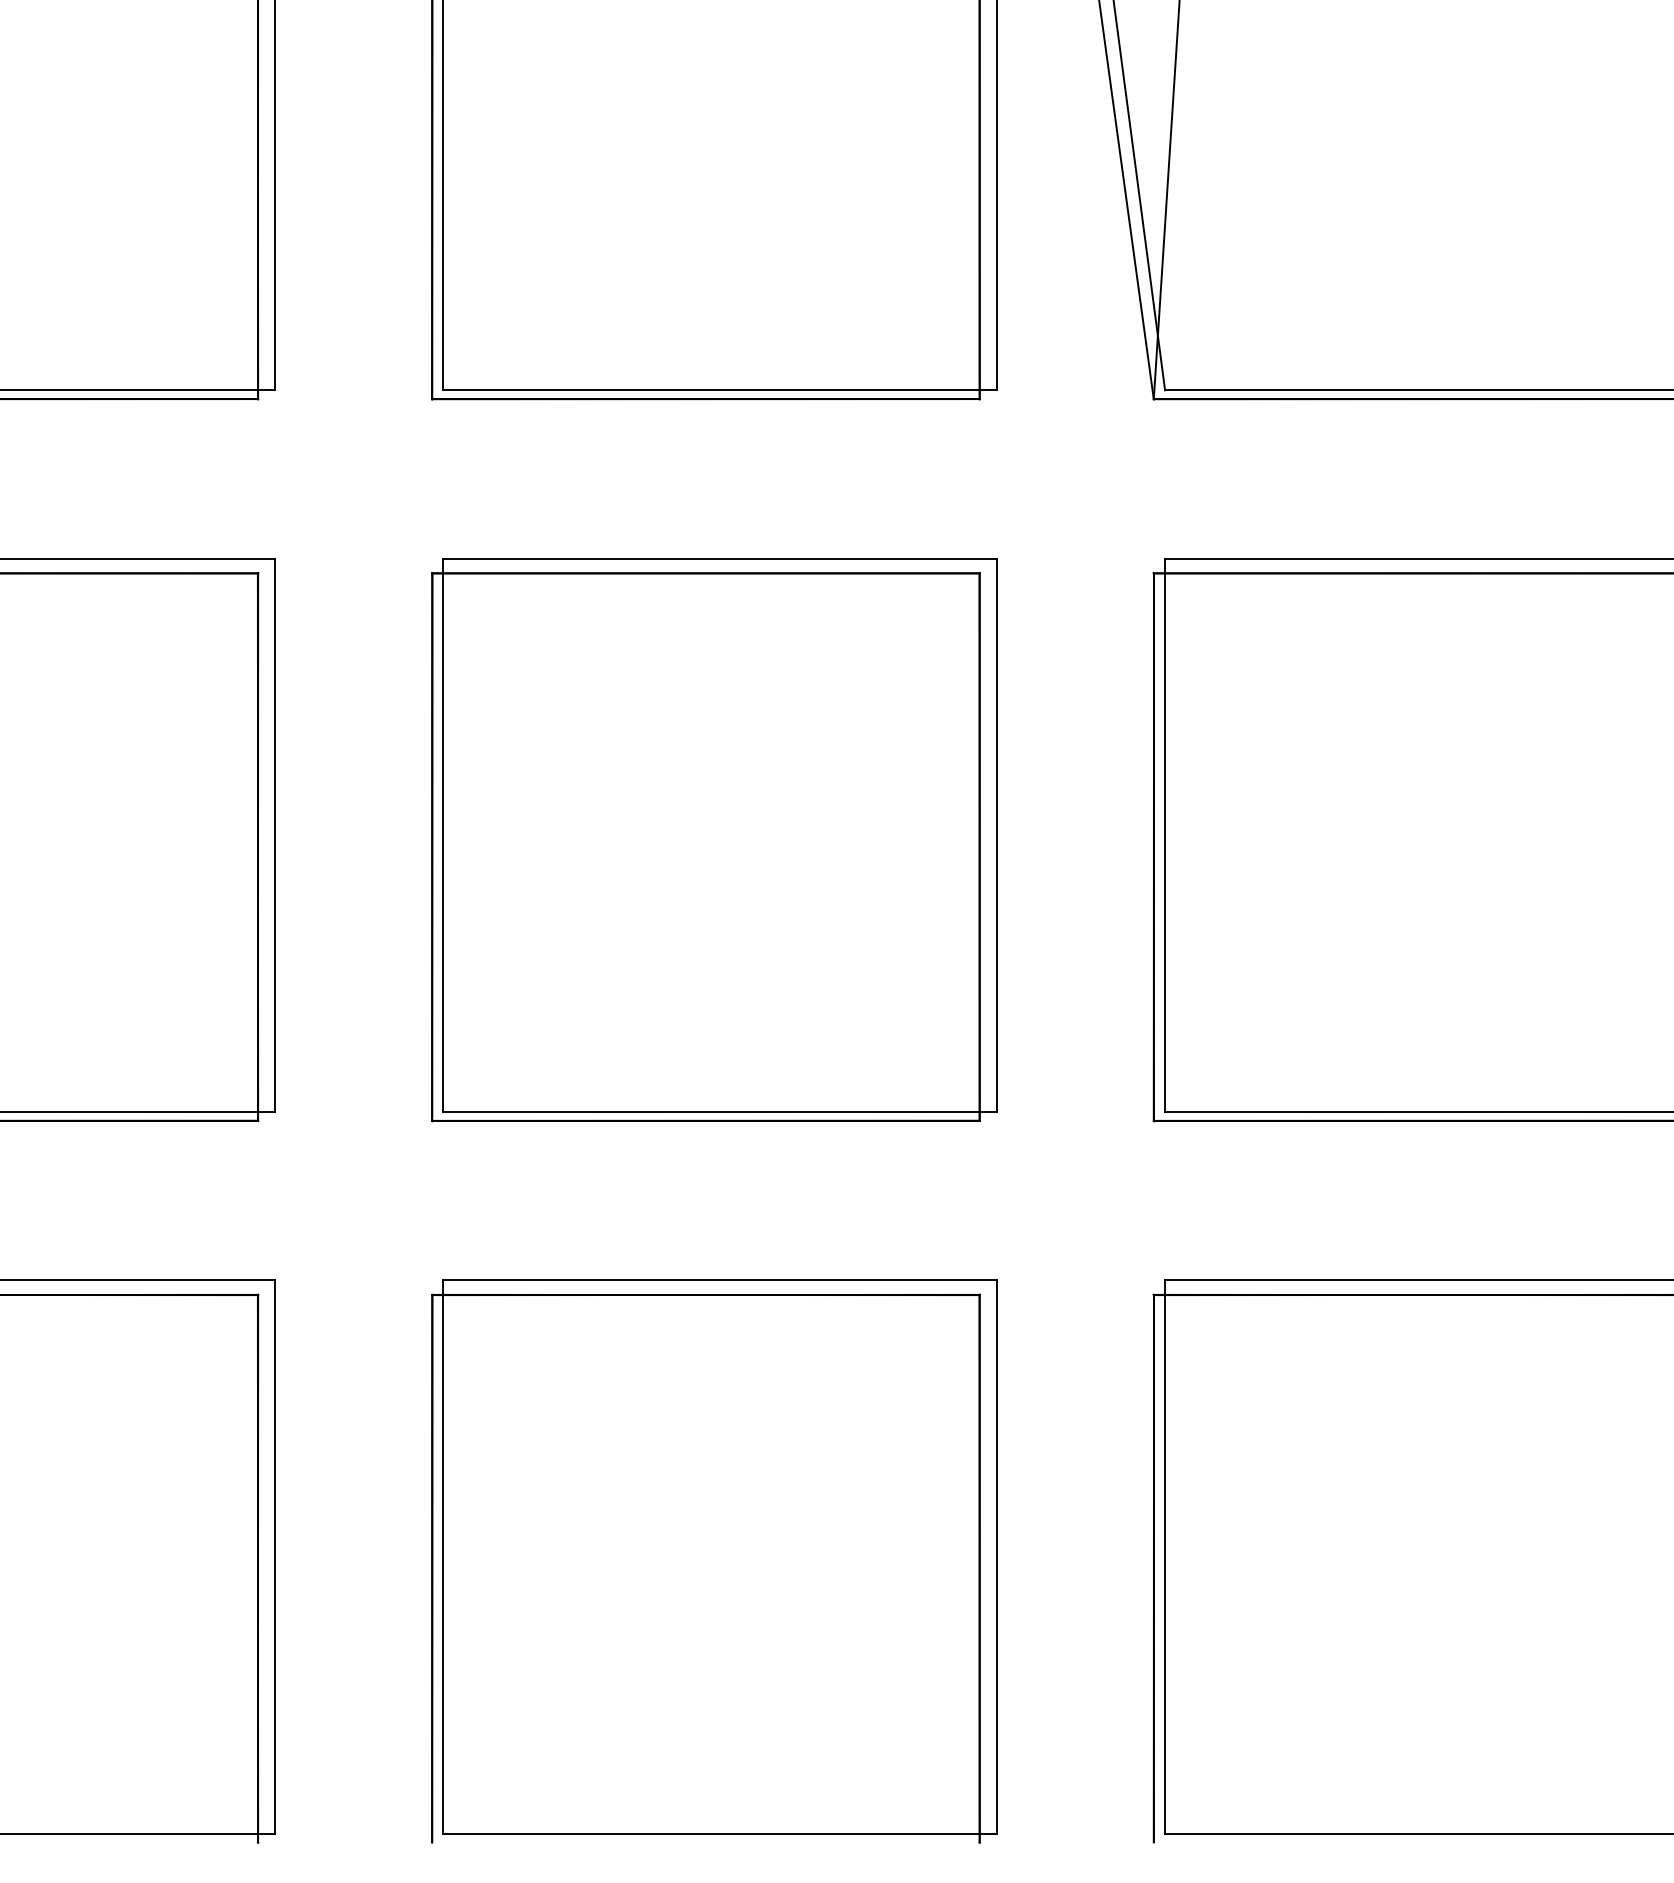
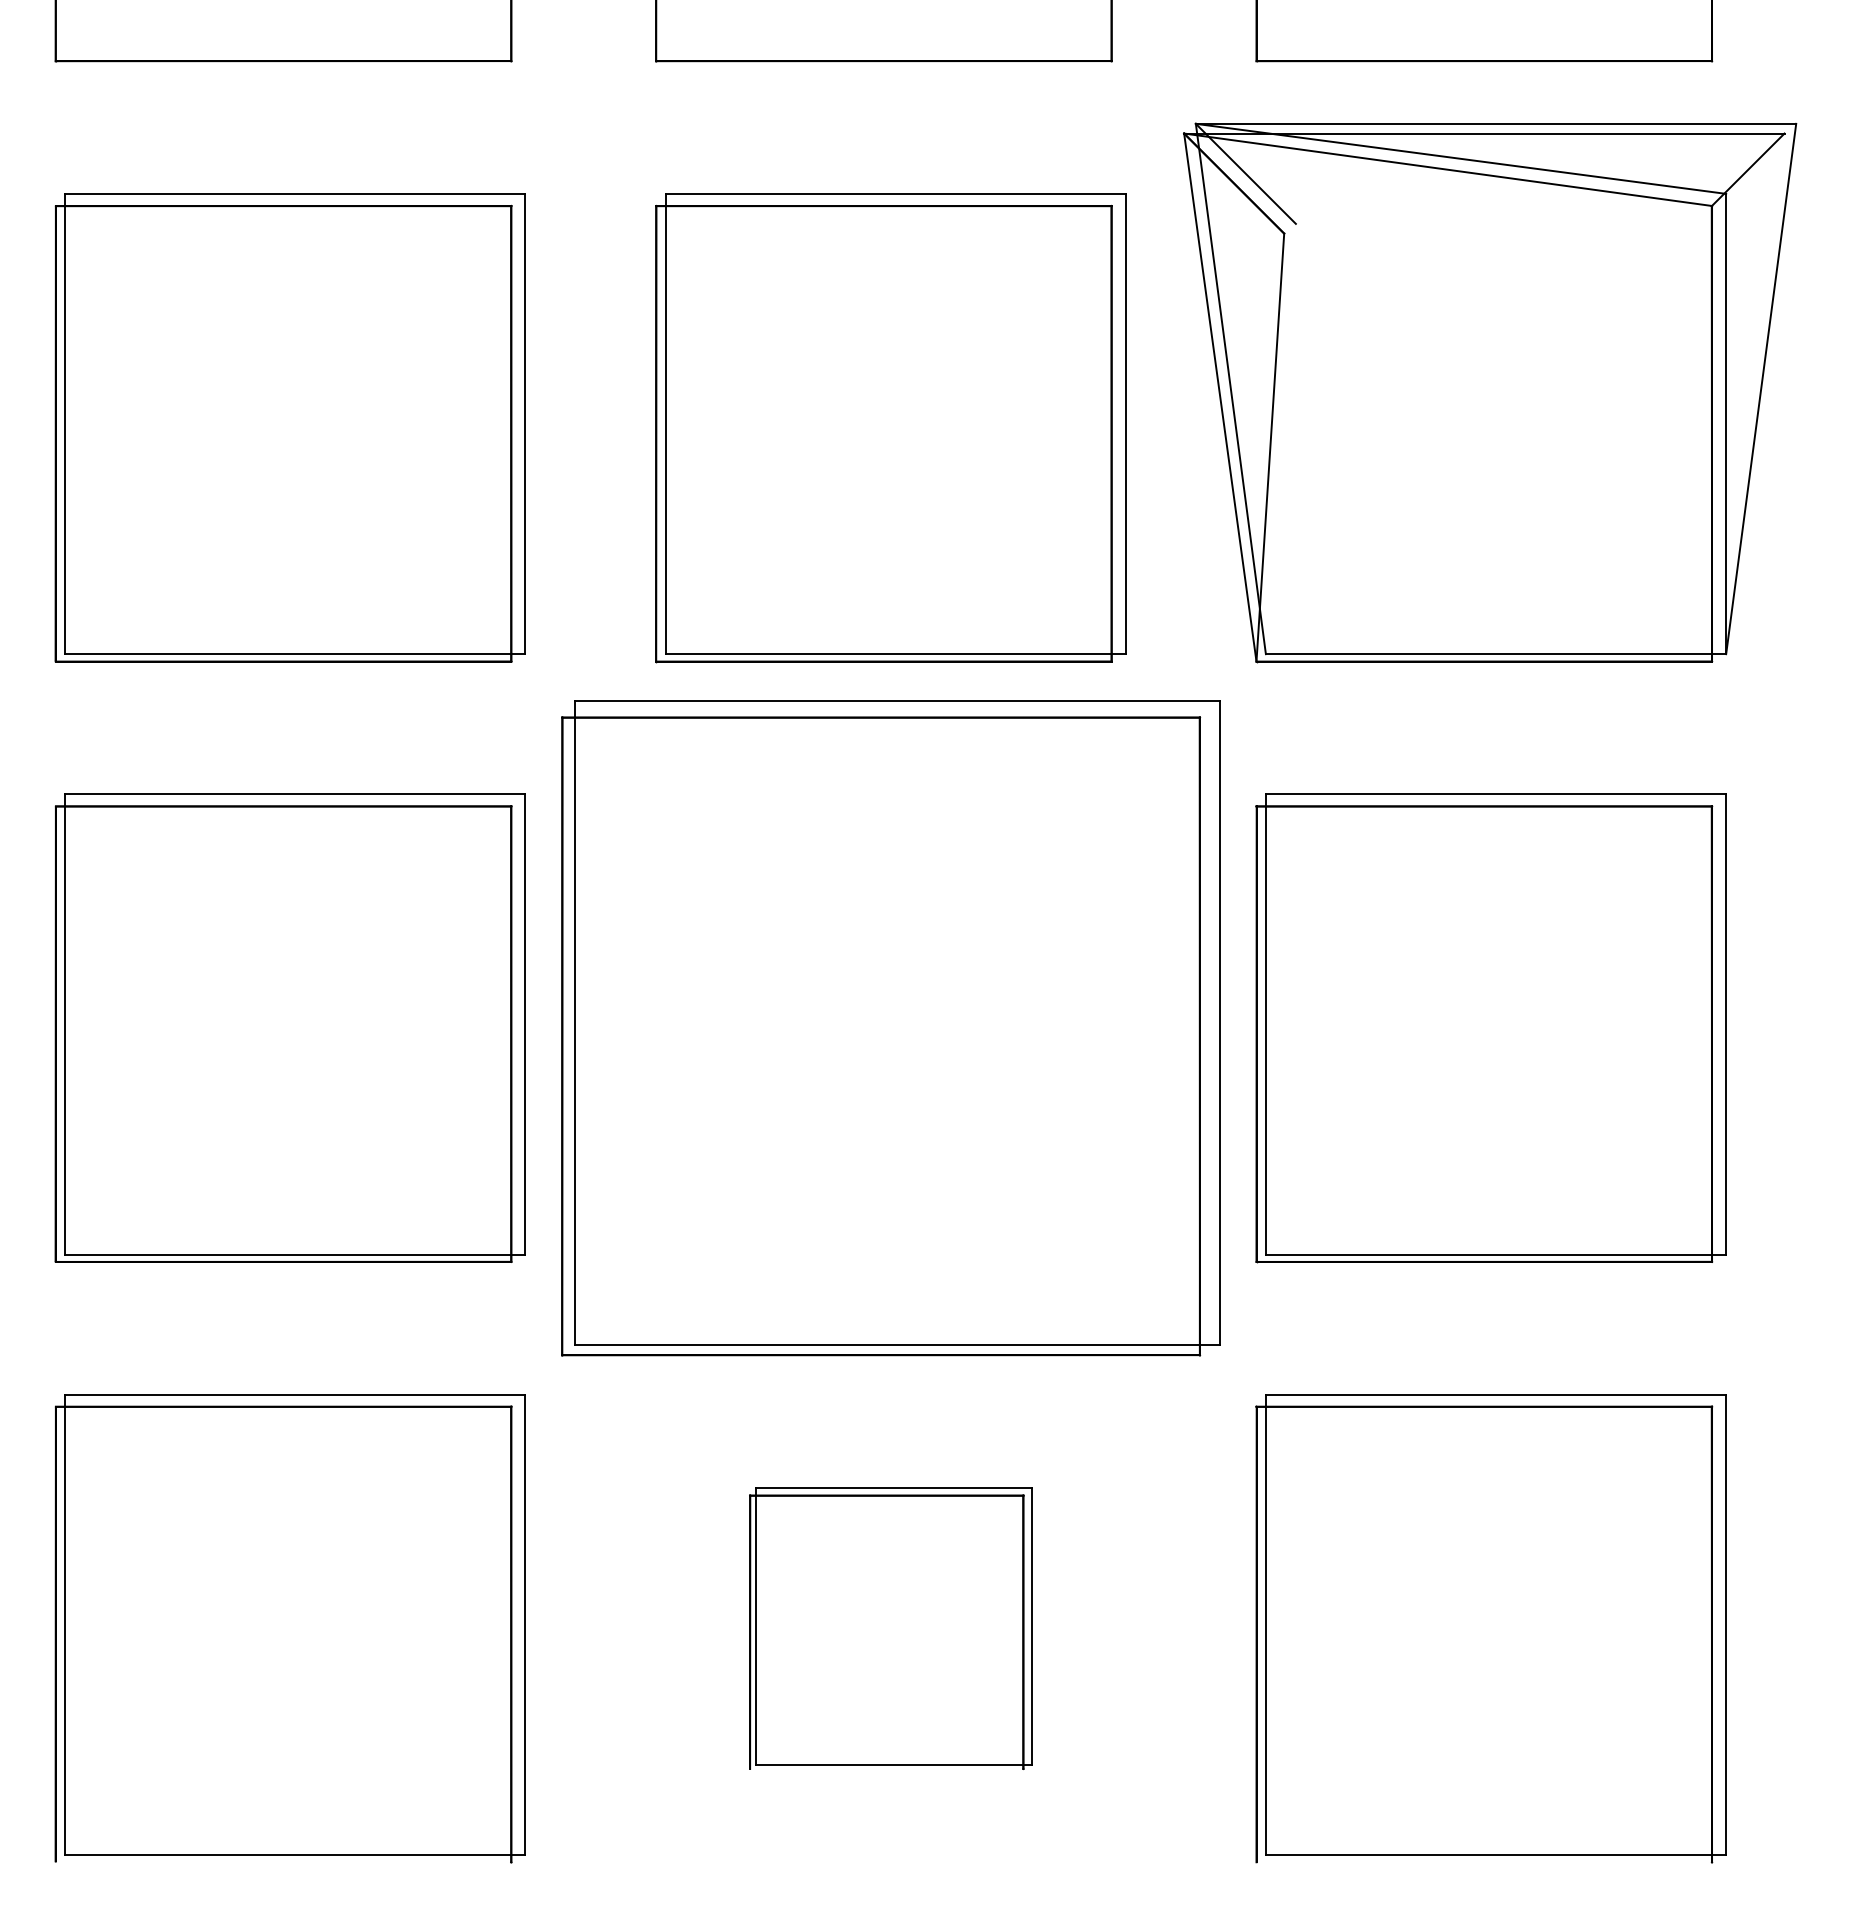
part: (713, 840) -> (890, 1028), size x1.4
part: (713, 1561) -> (890, 1628), size x0.6

